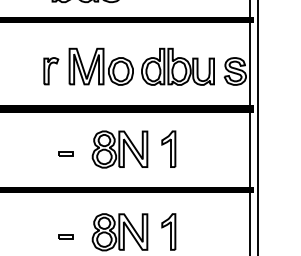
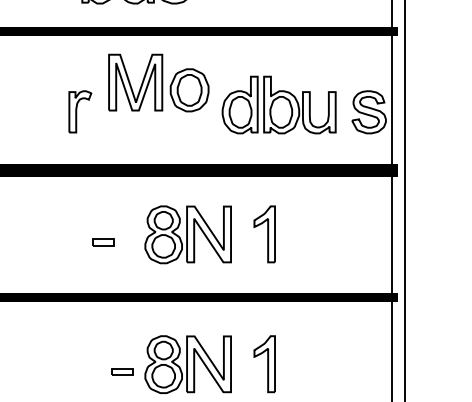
part: (100, 66) -> (157, 82), moved
part: (65, 236) -> (121, 371), moved

